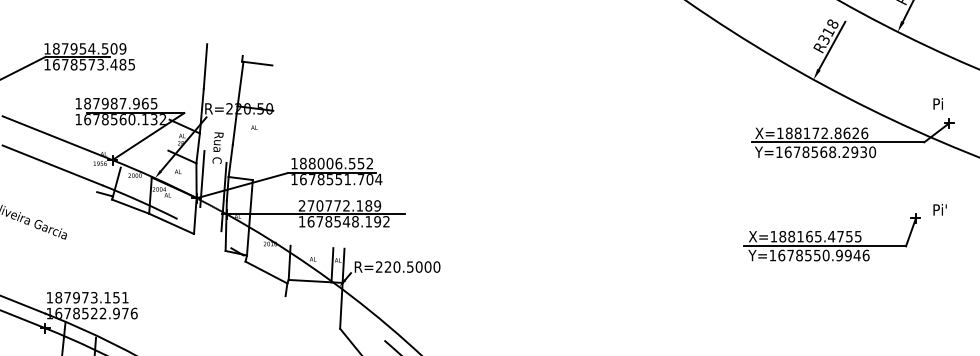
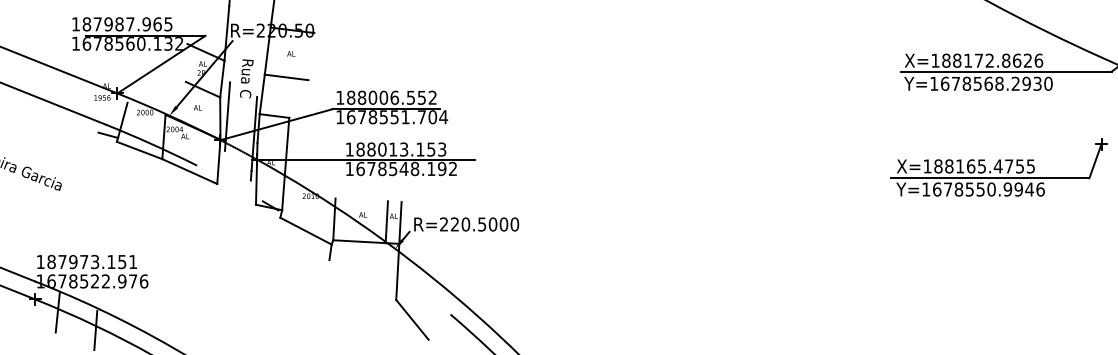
line: (250, 146) -> (286, 76), added
text: (339, 205) -> (395, 149), 270772.189 -> 188013.153
part: (831, 237) -> (998, 167), moved

